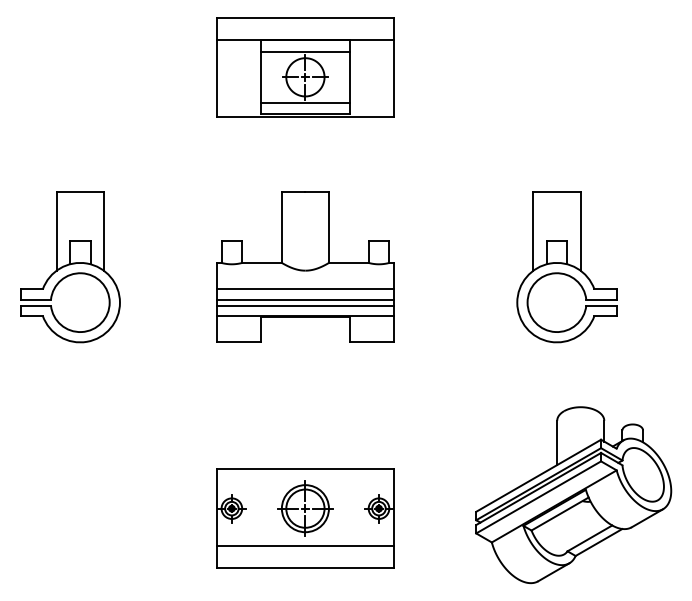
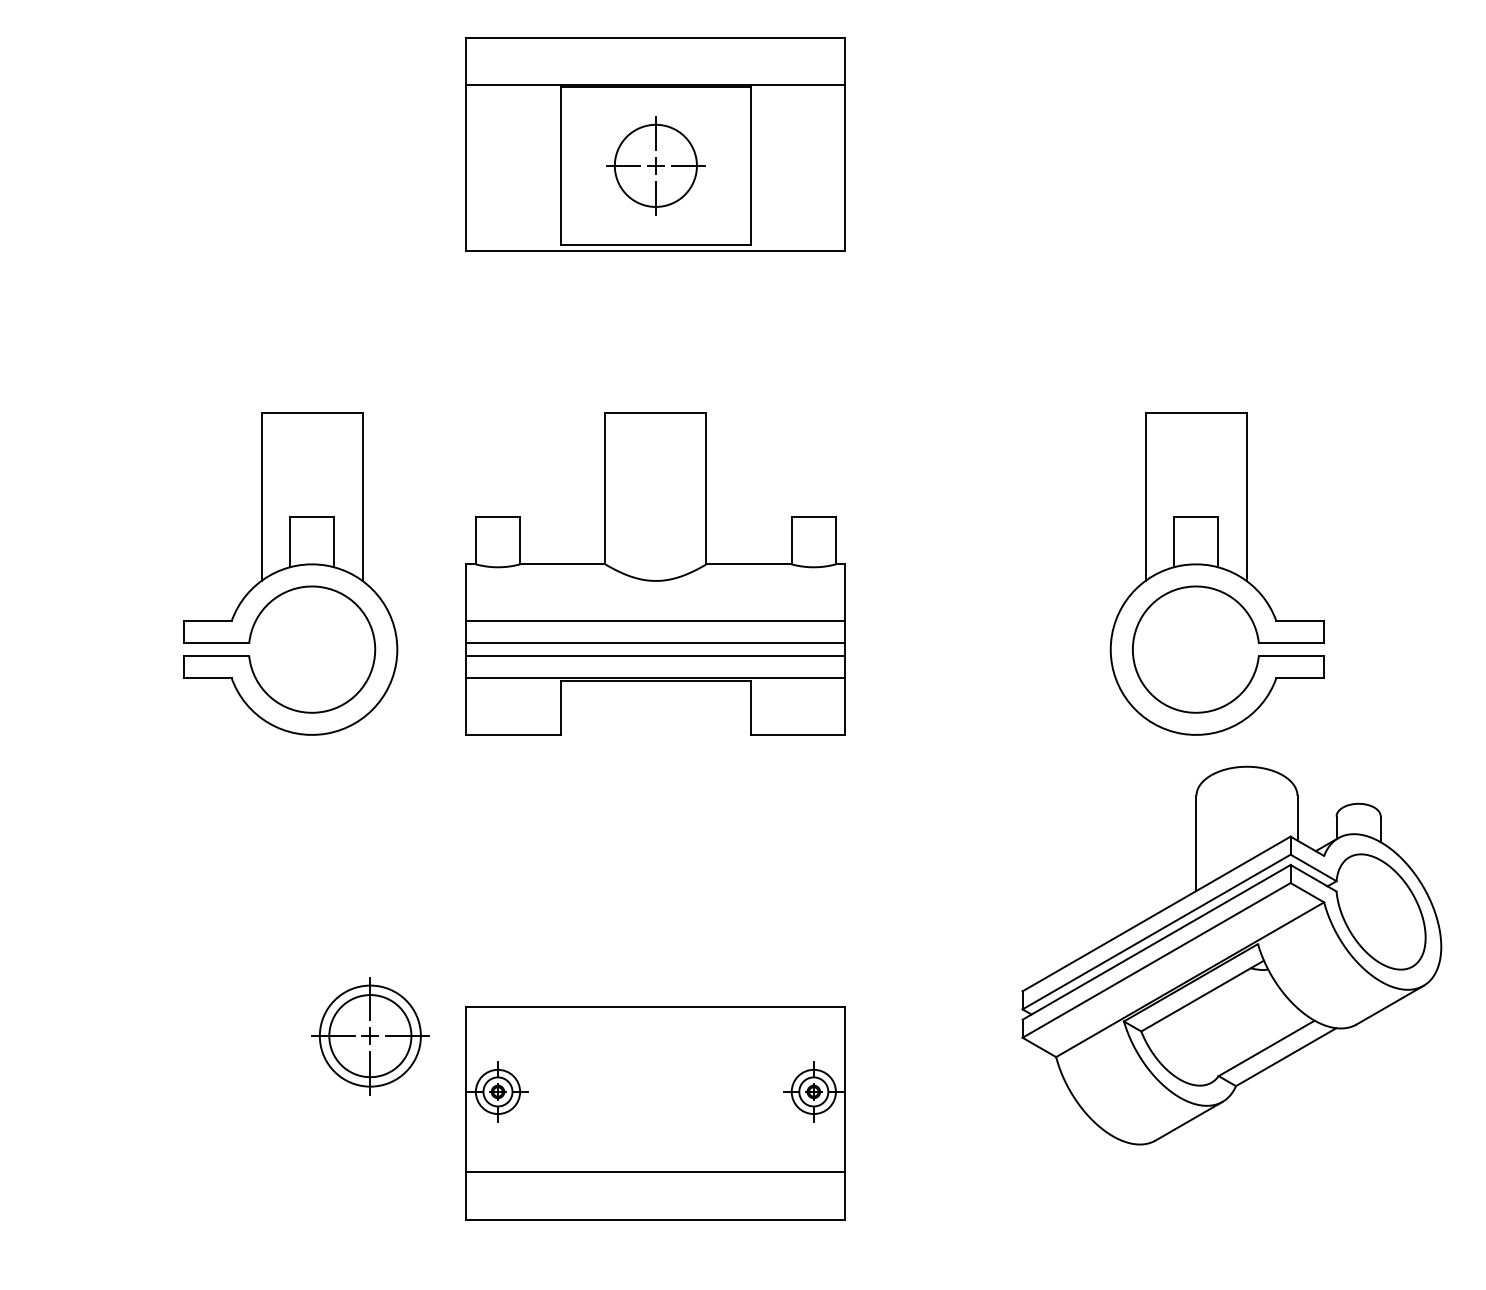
line: (305, 51) -> (656, 110), removed
line: (305, 102) -> (656, 219), removed
part: (70, 267) -> (291, 574), moved
part: (573, 495) -> (1231, 956), moved
part: (305, 508) -> (370, 1035), moved

